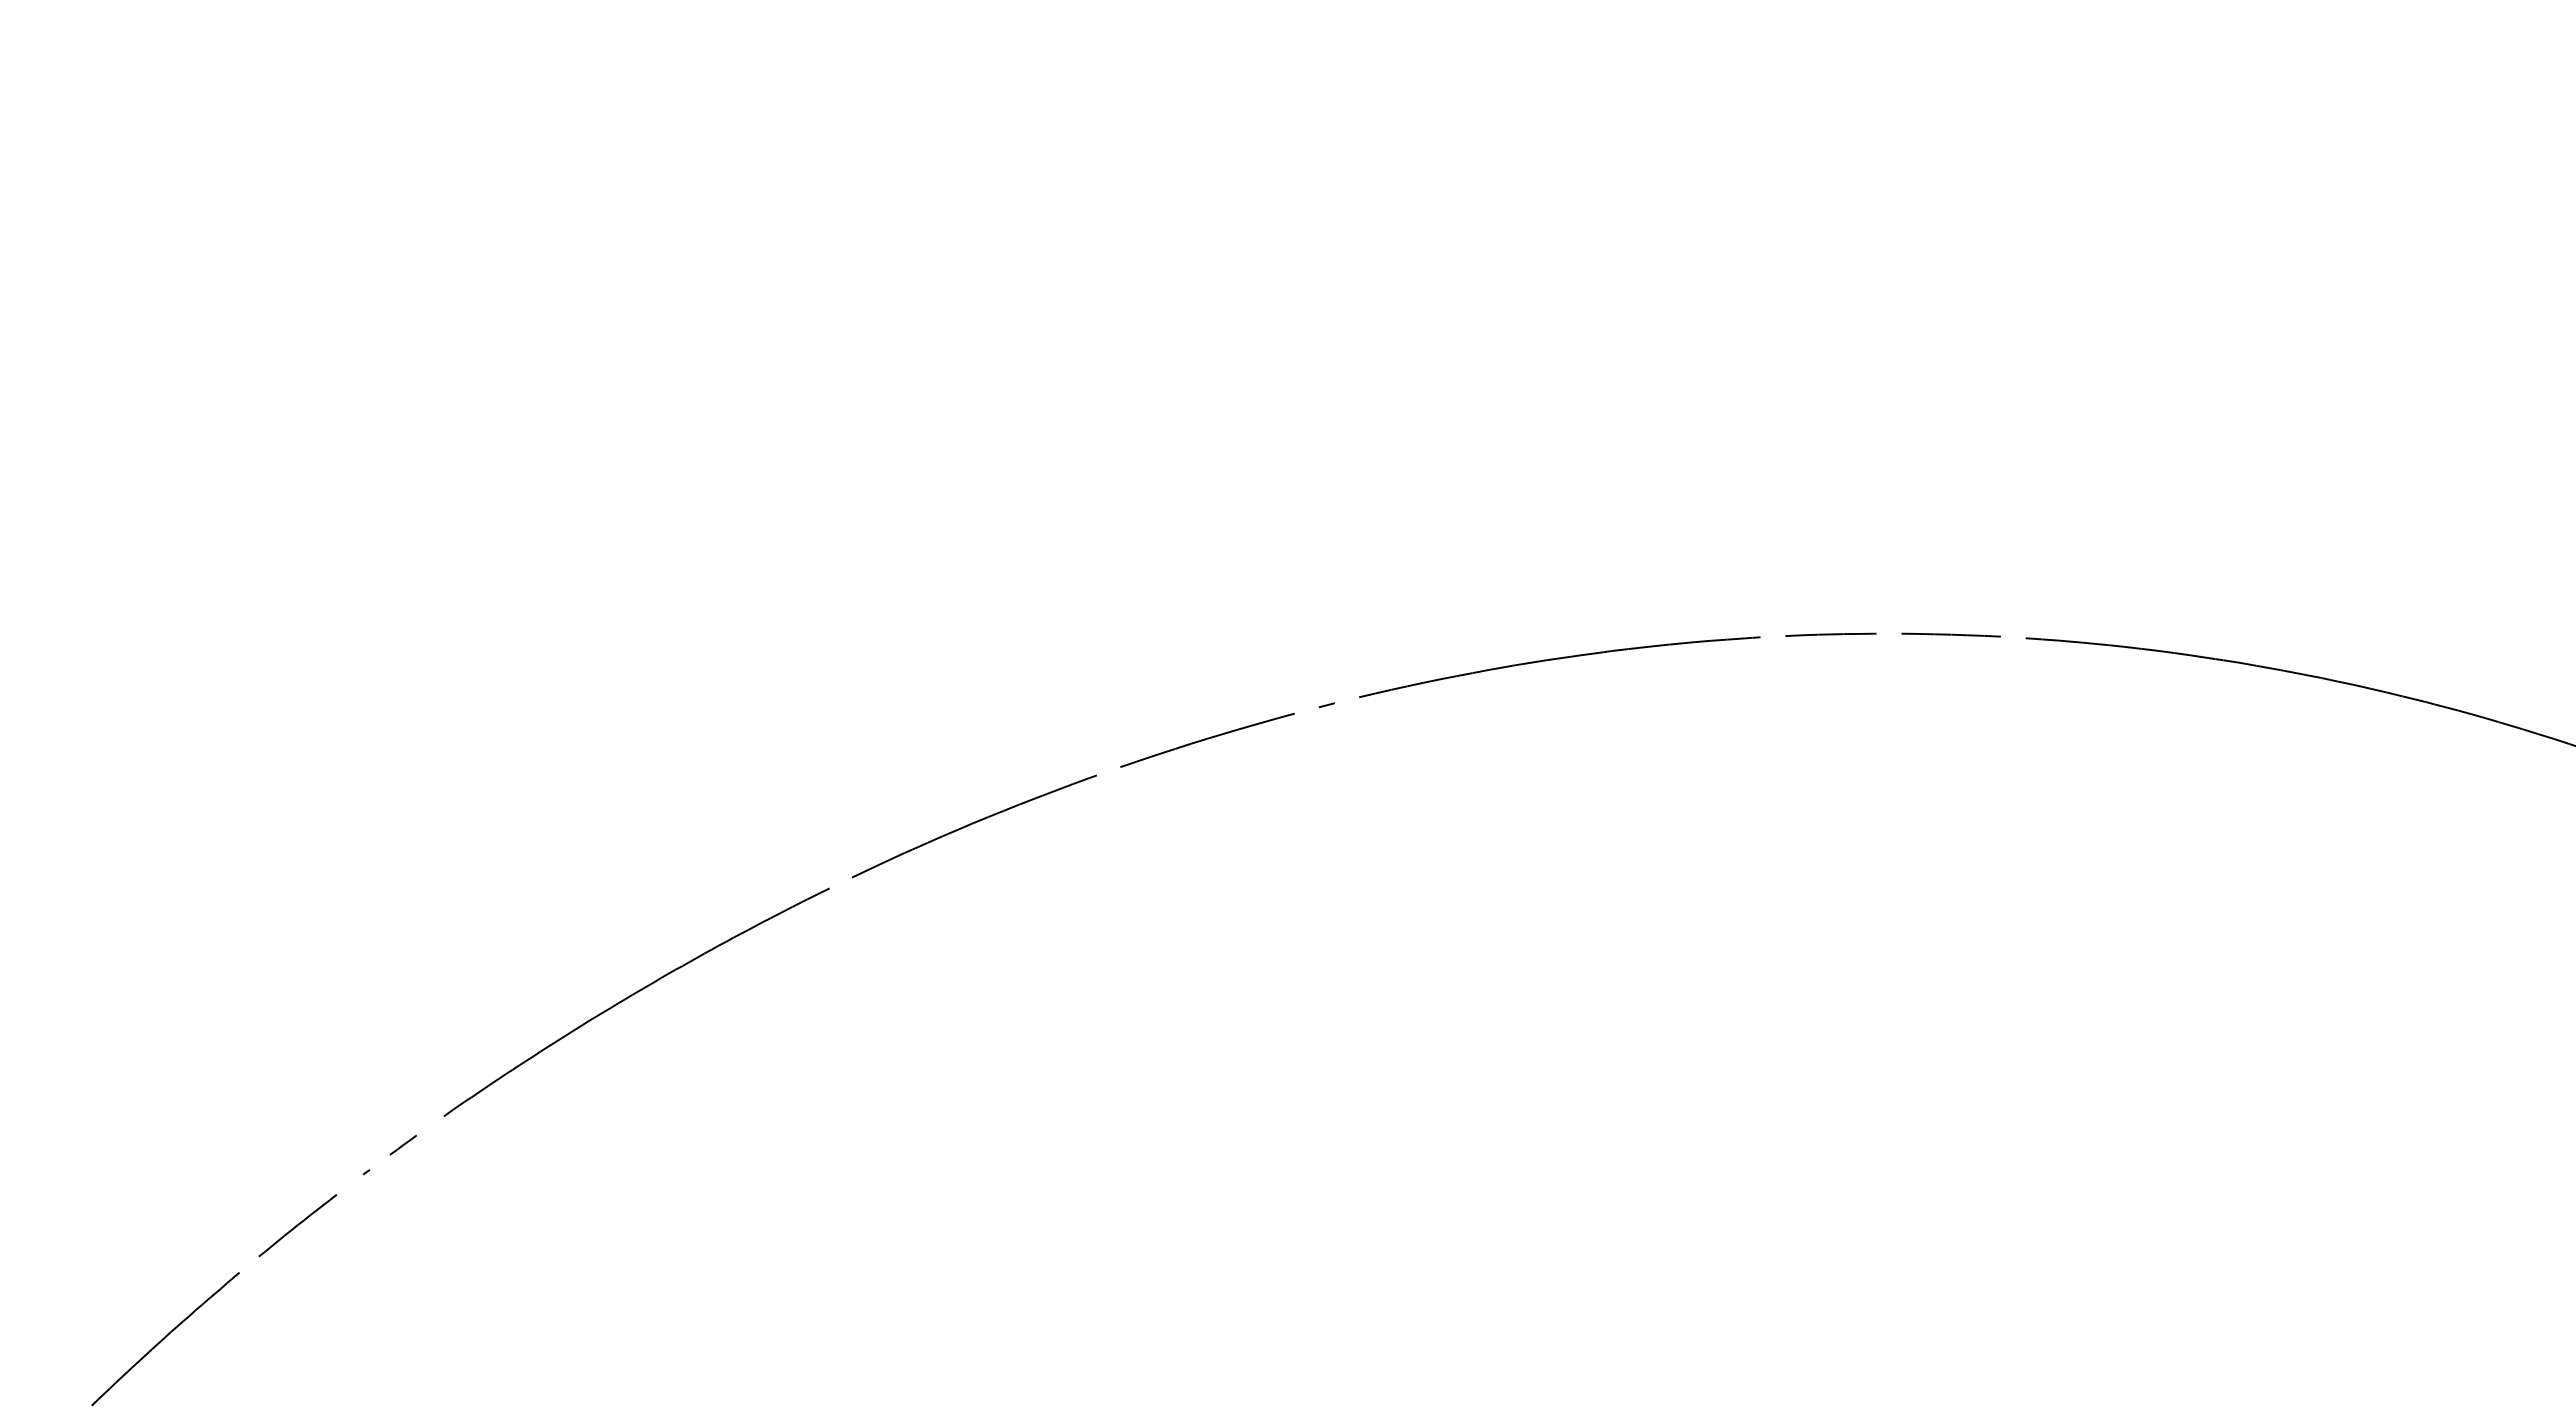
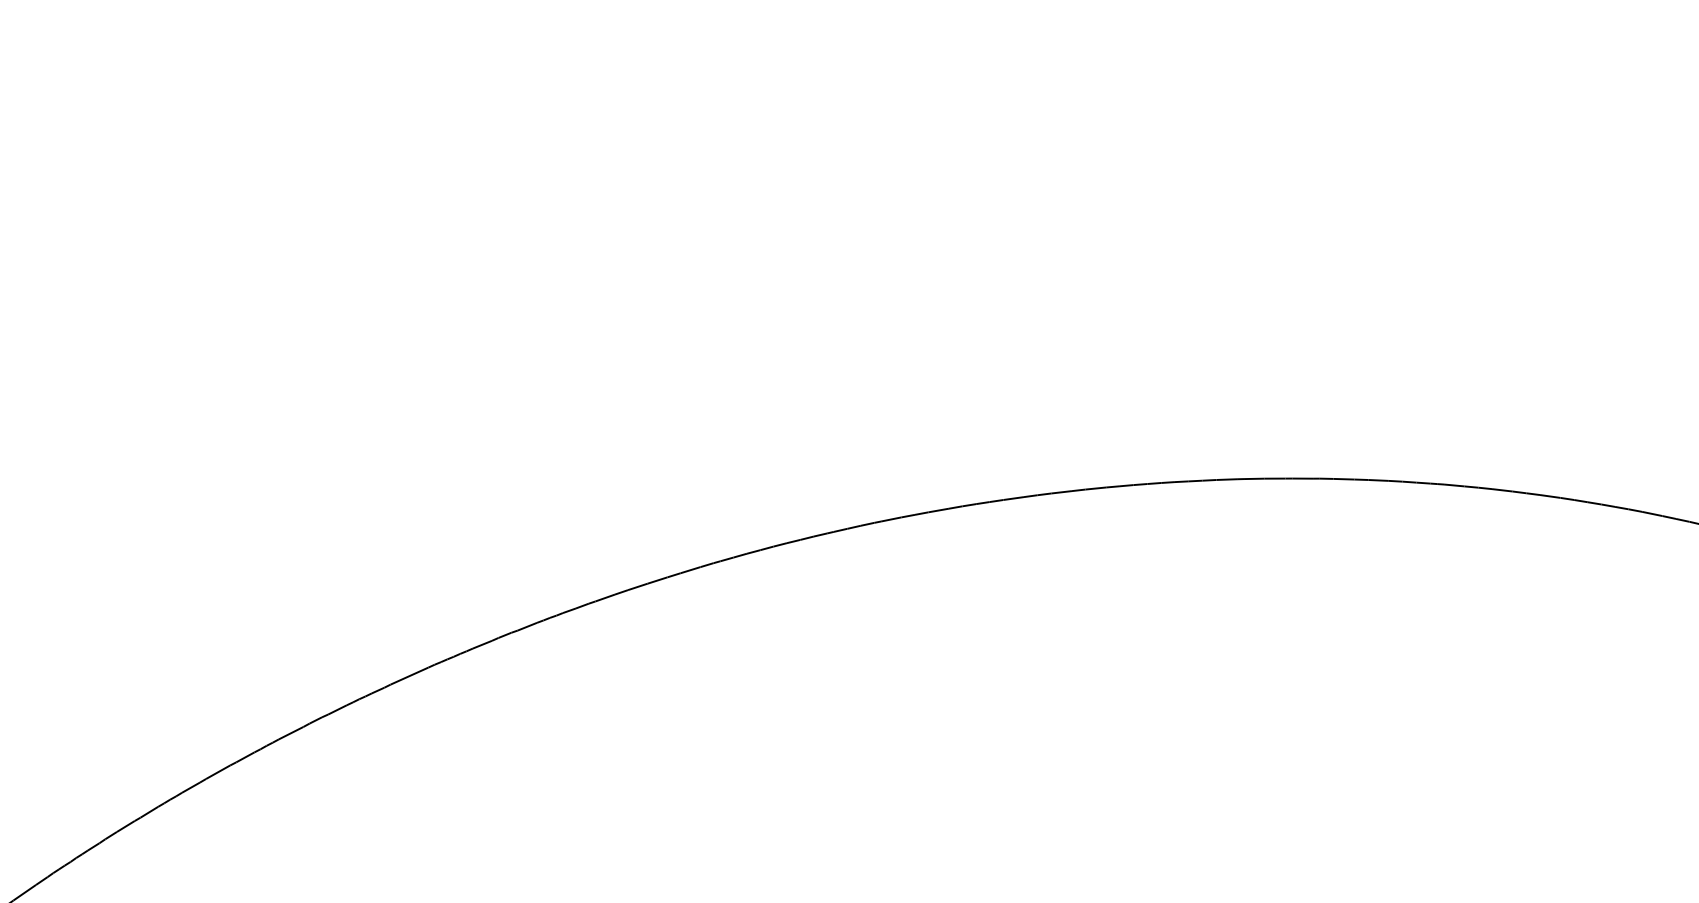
line: (1888, 633) -> (1549, 496), added
line: (1772, 636) -> (1453, 485), added
line: (2012, 637) -> (1651, 513), added
line: (1346, 700) -> (1095, 488), added
line: (1306, 710) -> (1061, 492), added
line: (1108, 771) -> (891, 519), added
line: (840, 882) -> (657, 580), added
line: (429, 1125) -> (290, 732), added
line: (379, 1161) -> (245, 756), added
line: (349, 1184) -> (217, 772), added
line: (248, 1264) -> (125, 826), added

